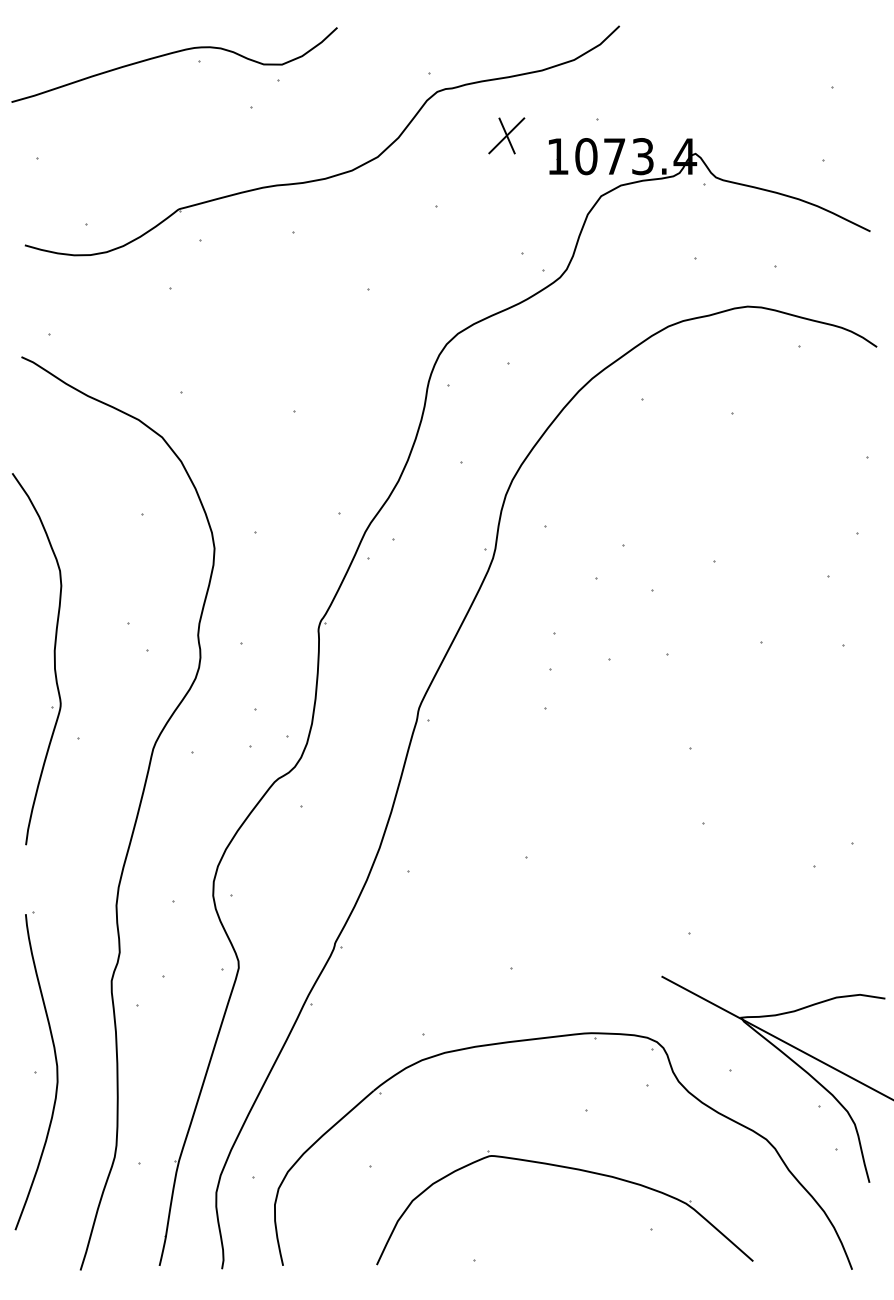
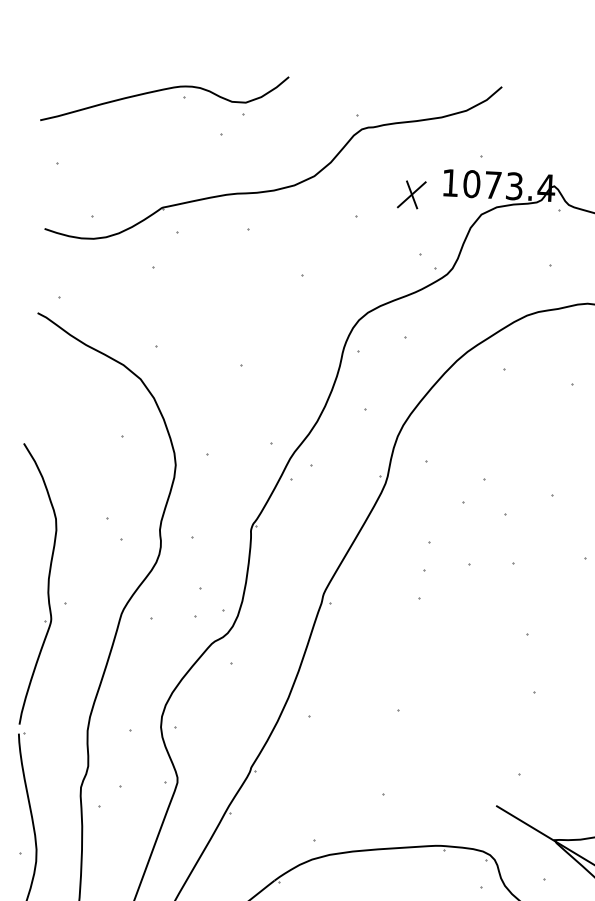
part: (506, 135) -> (411, 194), moved
part: (53, 656) -> (47, 583), moved

